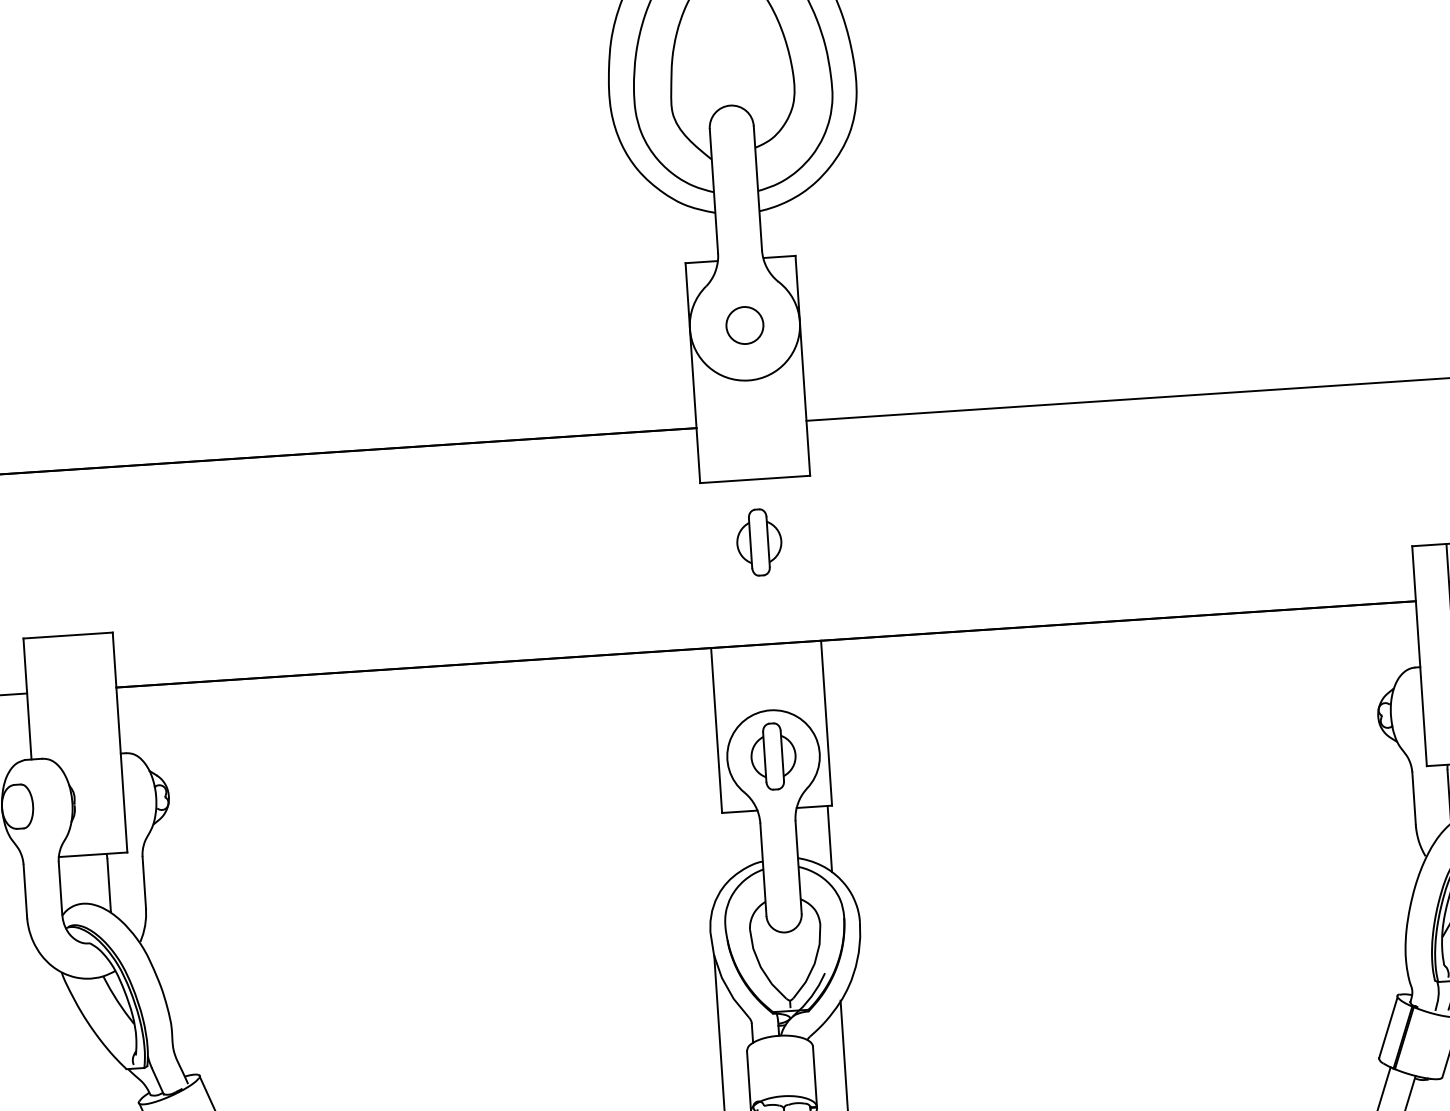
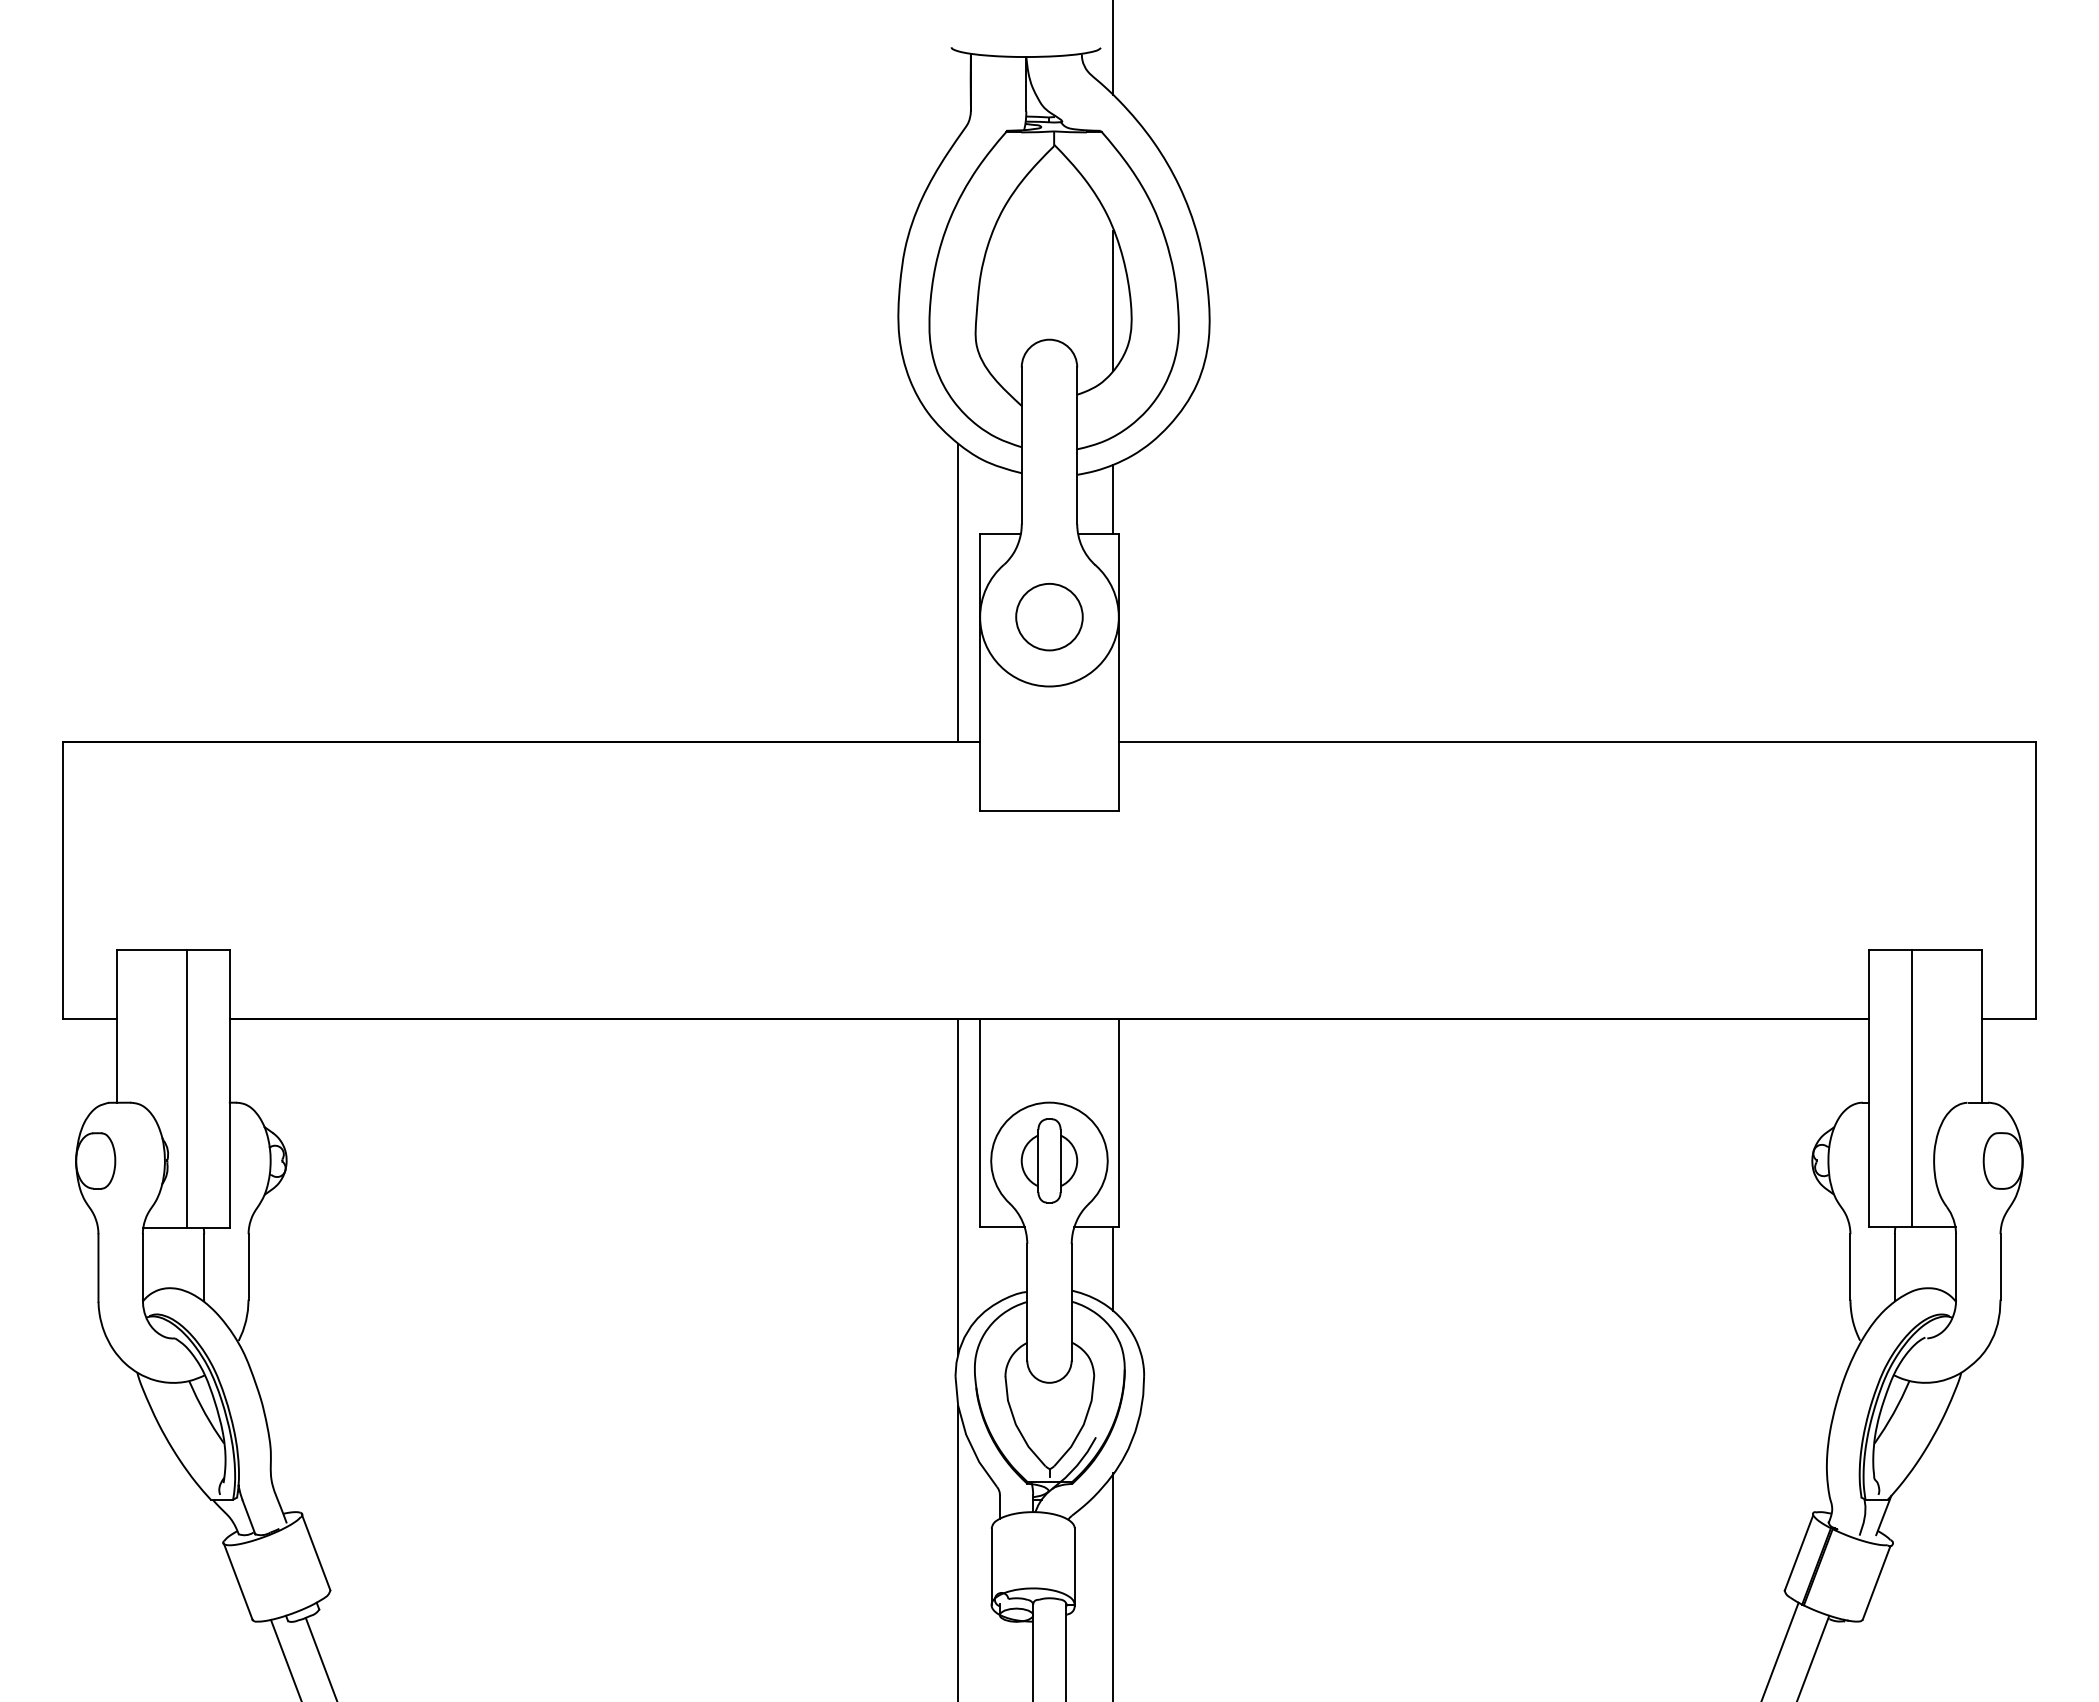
line: (779, 71) -> (1113, 300), added
line: (789, 228) -> (1113, 499), added
line: (671, 310) -> (958, 592), added
circle: (744, 325) -> (1049, 616), size x1.43
part: (759, 542) -> (1049, 890), removed
line: (85, 744) -> (186, 1088), added
line: (702, 781) -> (958, 1186), added

